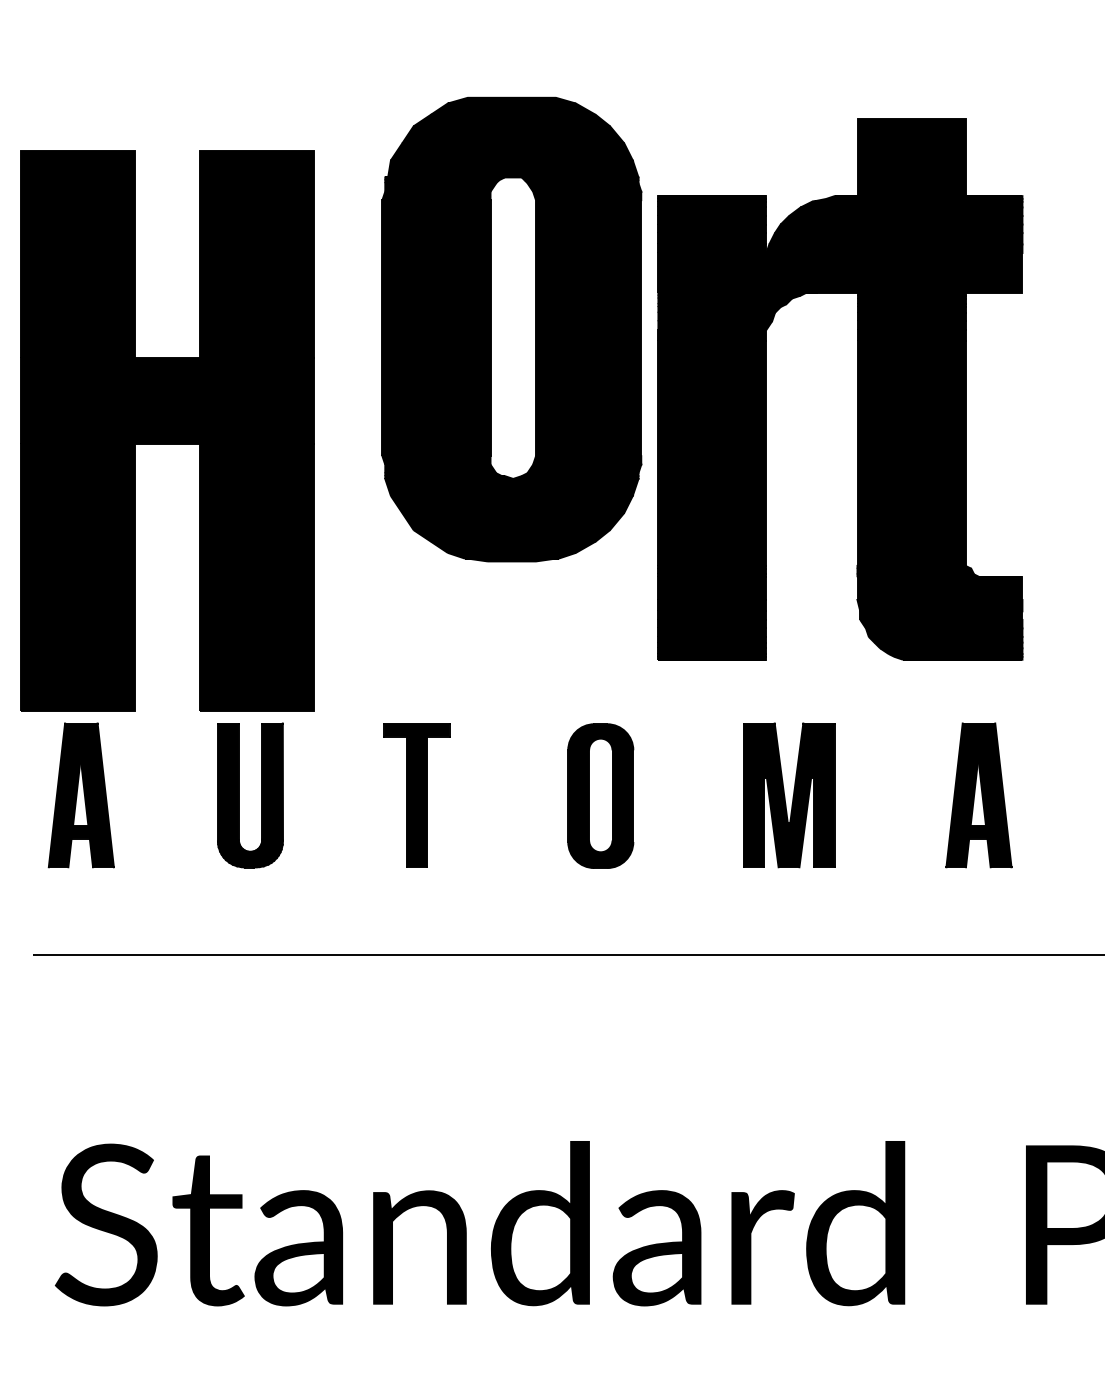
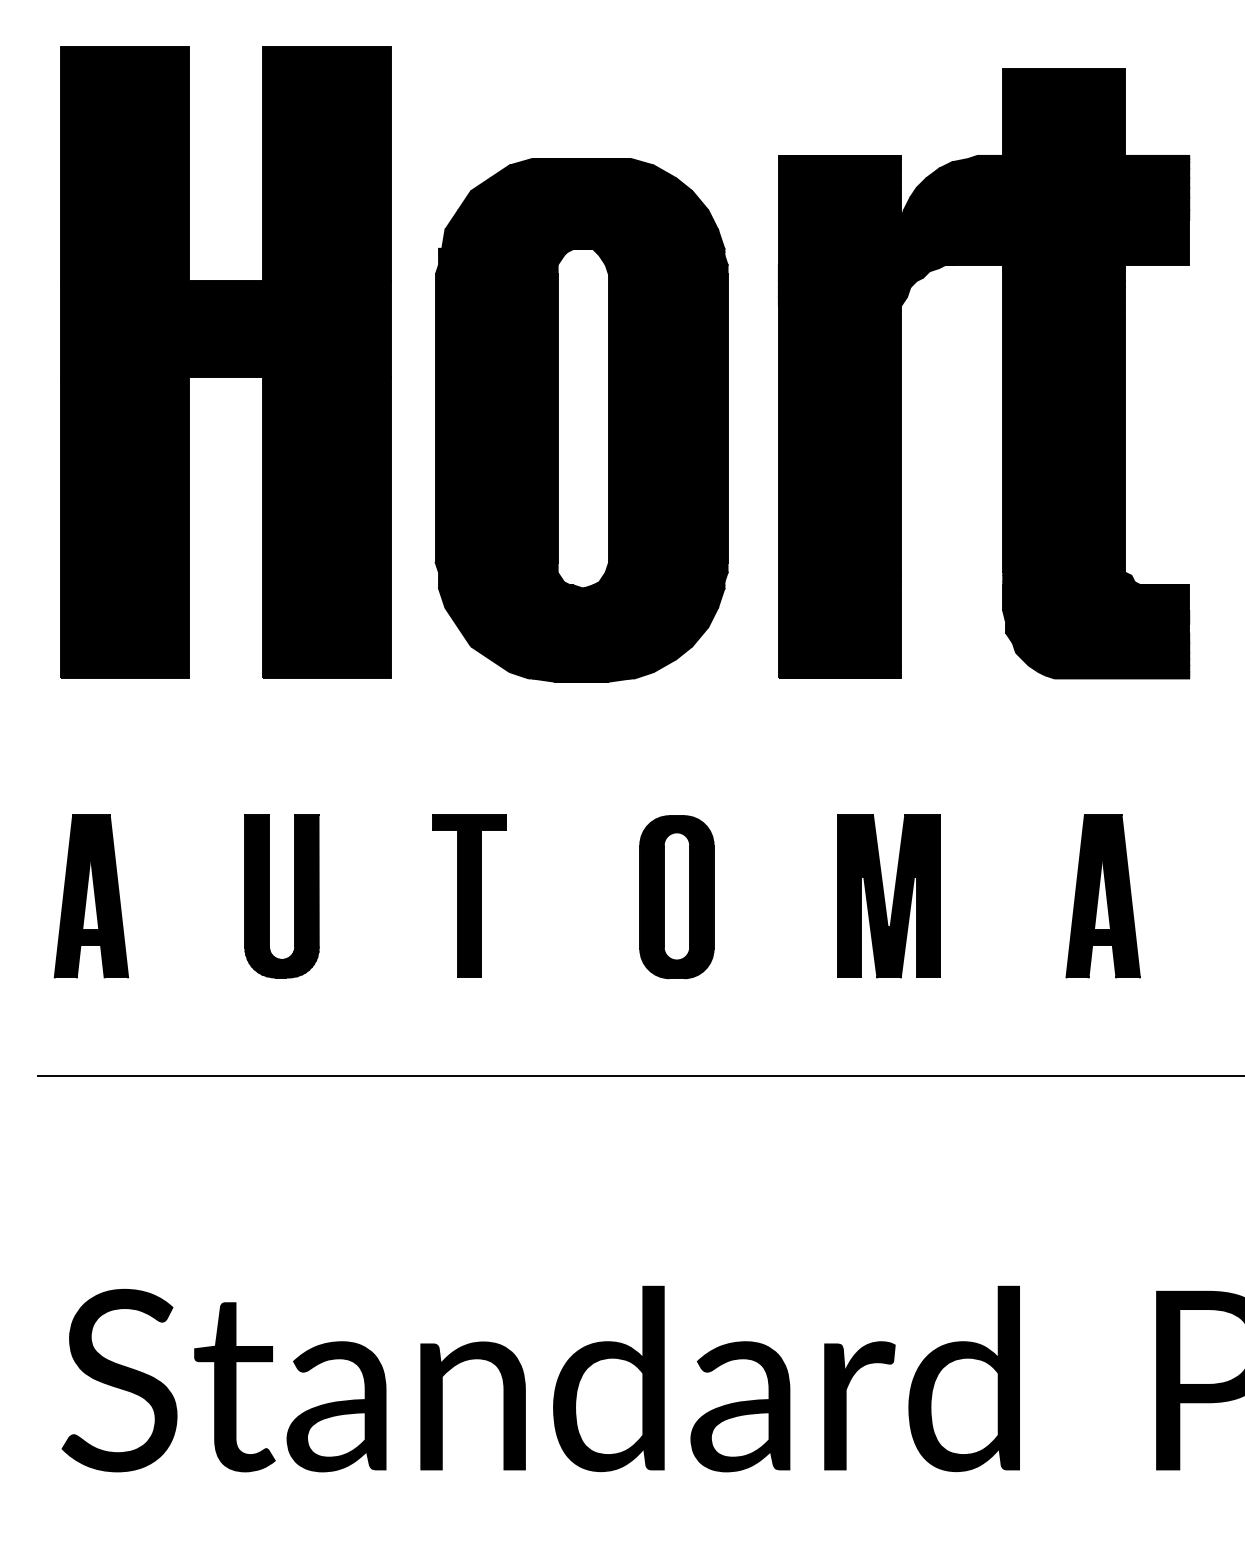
part: (511, 329) -> (581, 420), moved
part: (856, 389) -> (1002, 373), moved
part: (167, 430) -> (225, 362), moved

